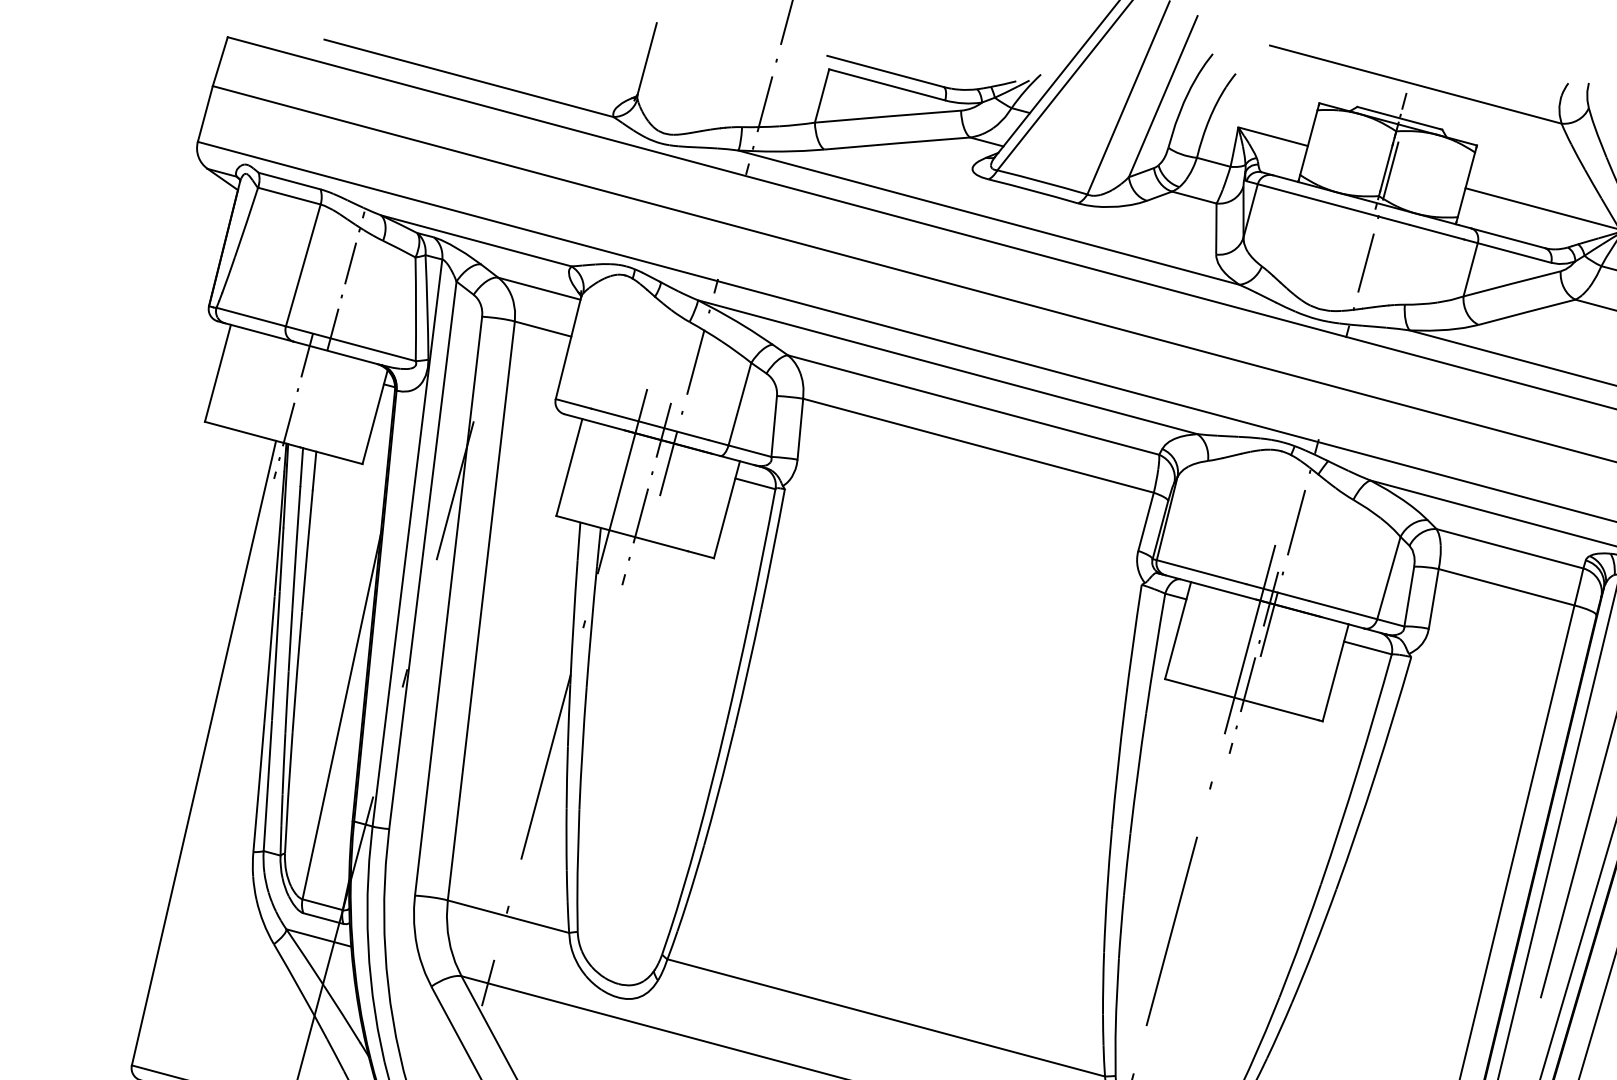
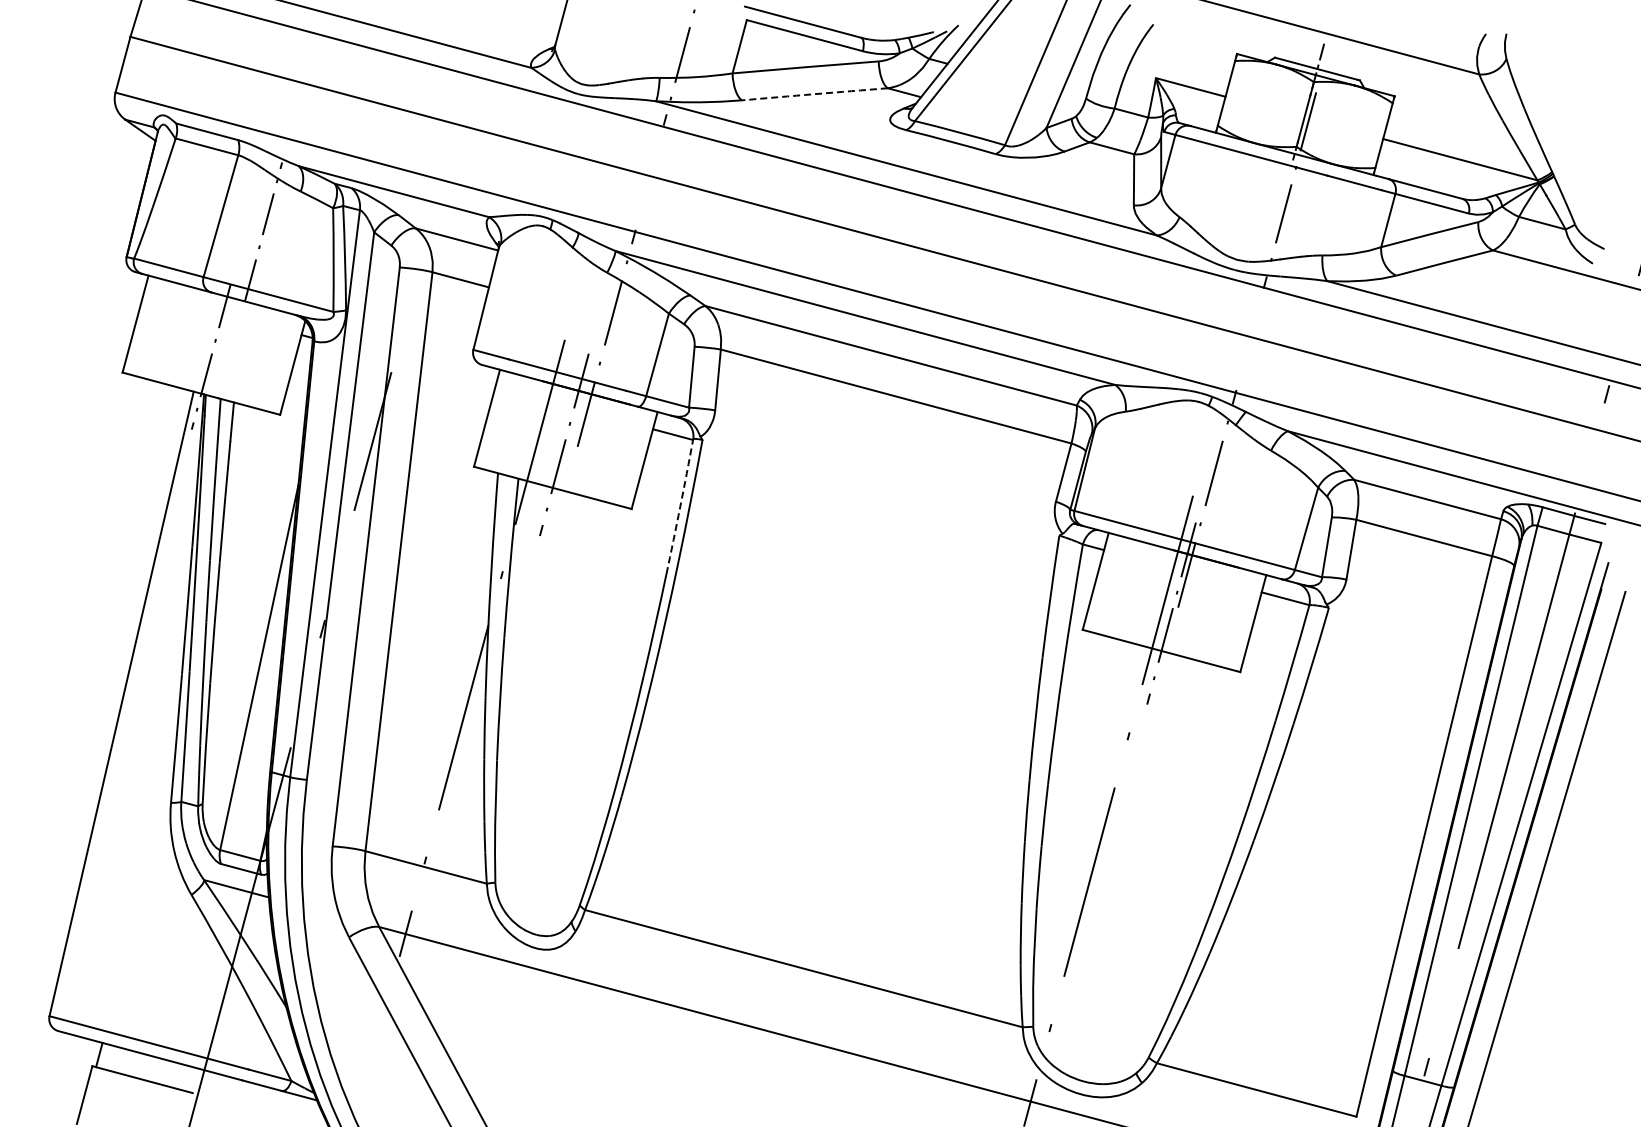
arc: (896, 143) -> (814, 94), solid -> dashed
arc: (762, 555) -> (680, 506), solid -> dashed

